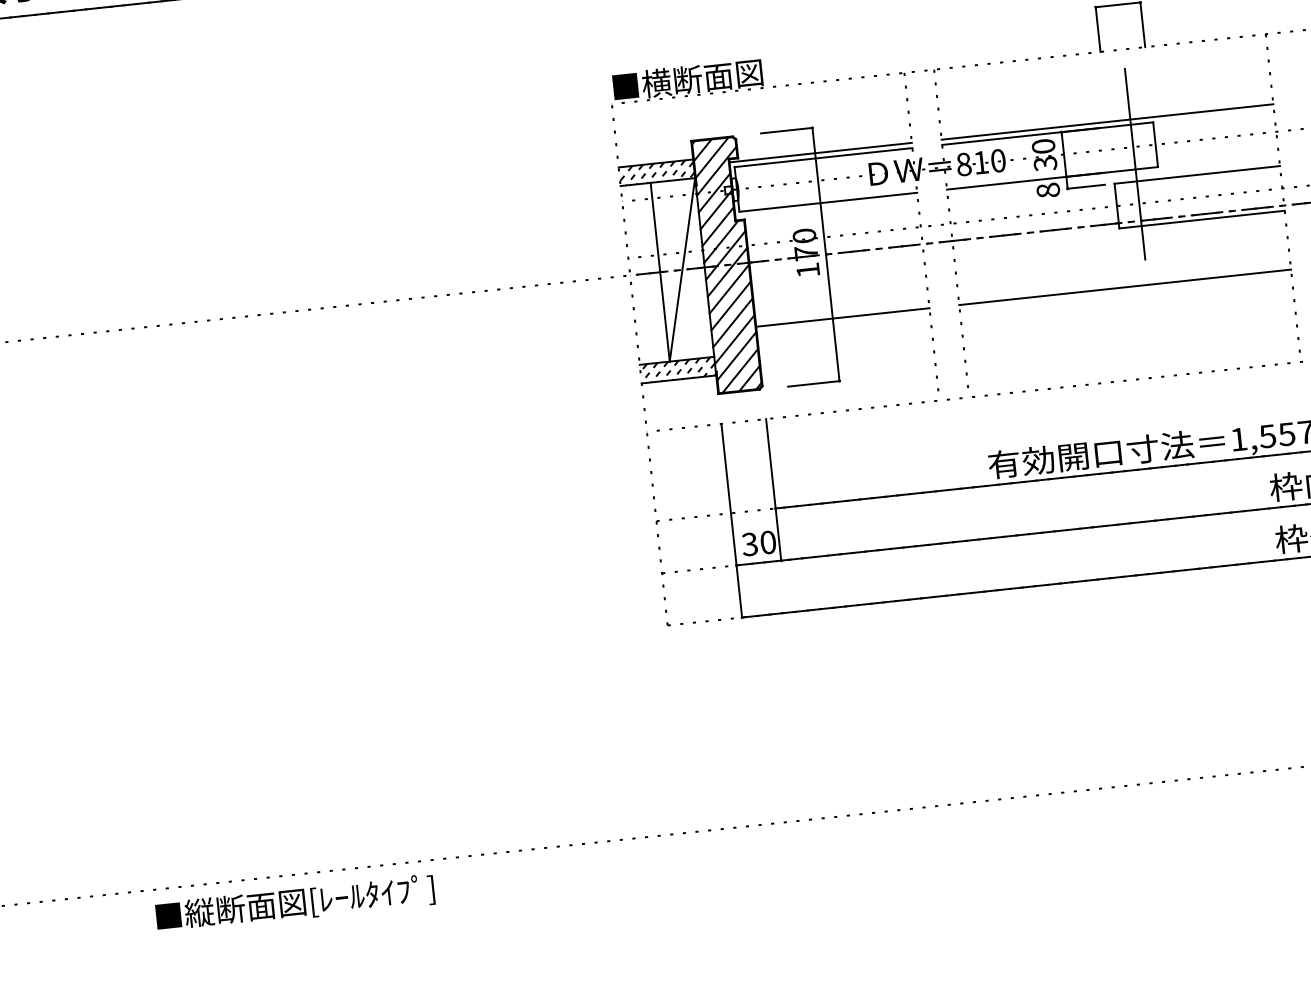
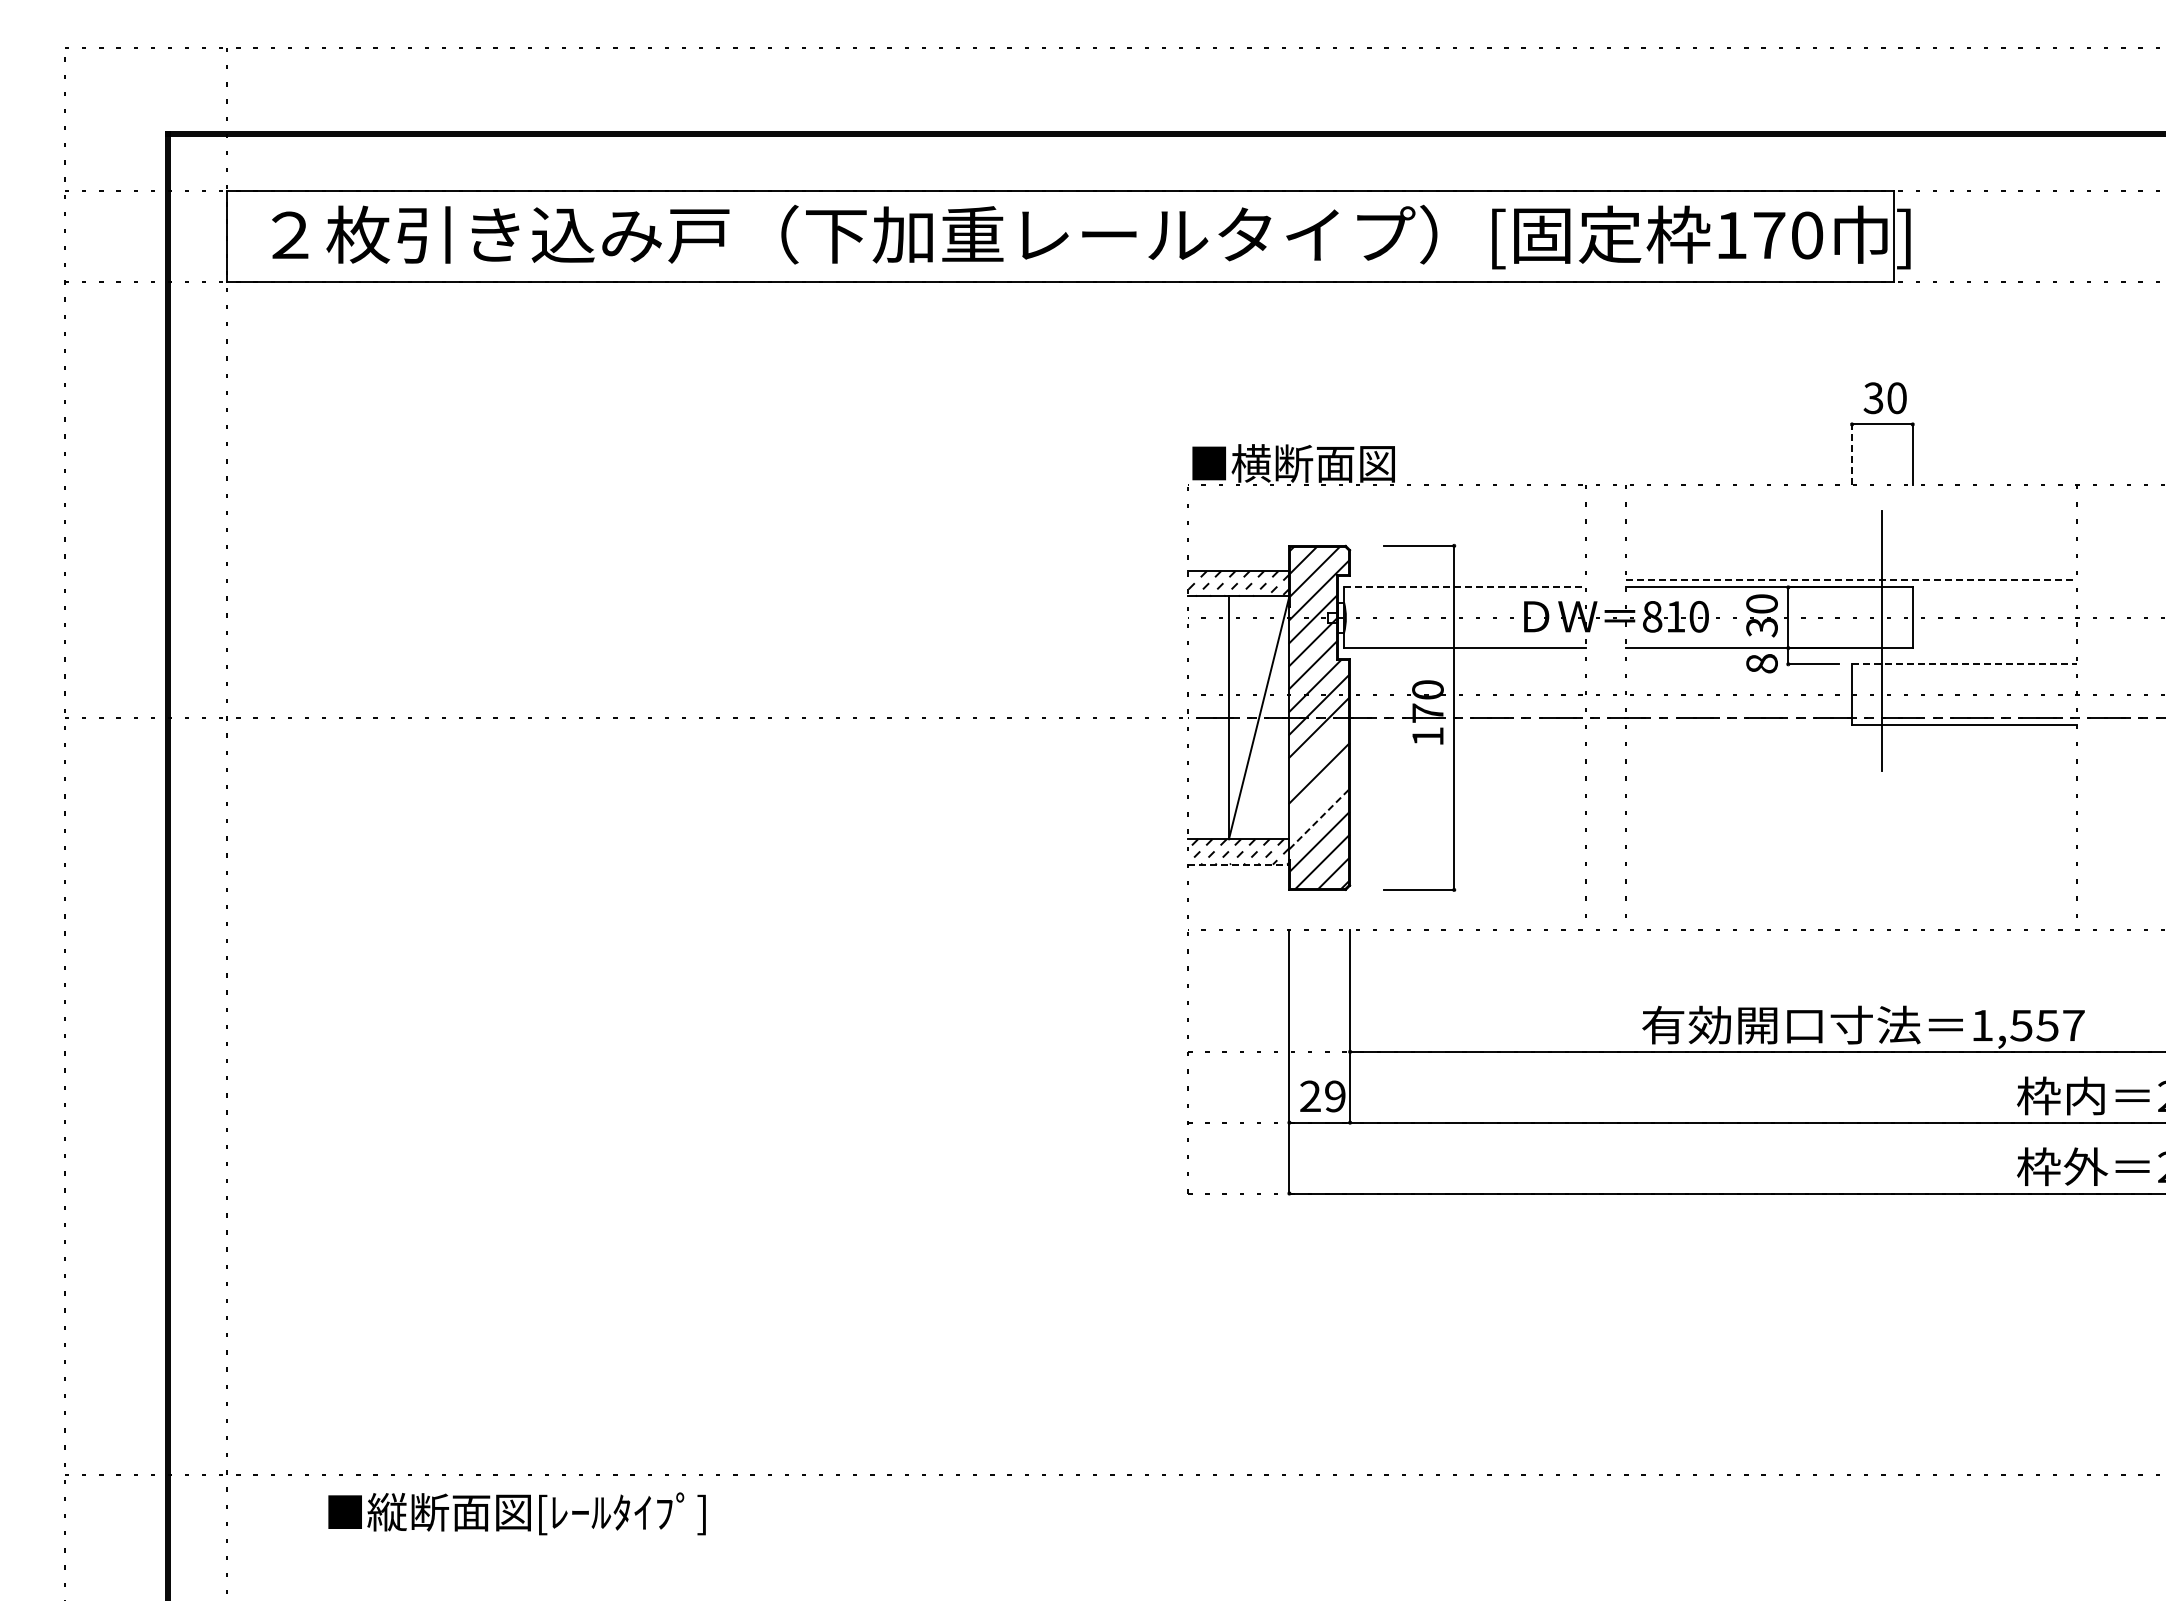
line: (1098, 29) -> (1852, 454), solid -> dashed
line: (1107, 122) -> (1851, 580), solid -> dashed
line: (820, 152) -> (1461, 580), removed
line: (823, 157) -> (1464, 587), solid -> dashed
line: (1197, 175) -> (1964, 664), solid -> dashed
line: (1125, 287) -> (1851, 804), removed
line: (729, 289) -> (1319, 750), removed
line: (842, 317) -> (1467, 804), removed
line: (733, 322) -> (1319, 796), removed
line: (734, 339) -> (1319, 819), solid -> dashed
line: (678, 379) -> (1238, 864), solid -> dashed
text: (758, 543) -> (1322, 1096), 30 -> 29
text: (294, 903) -> (516, 1513), moved

